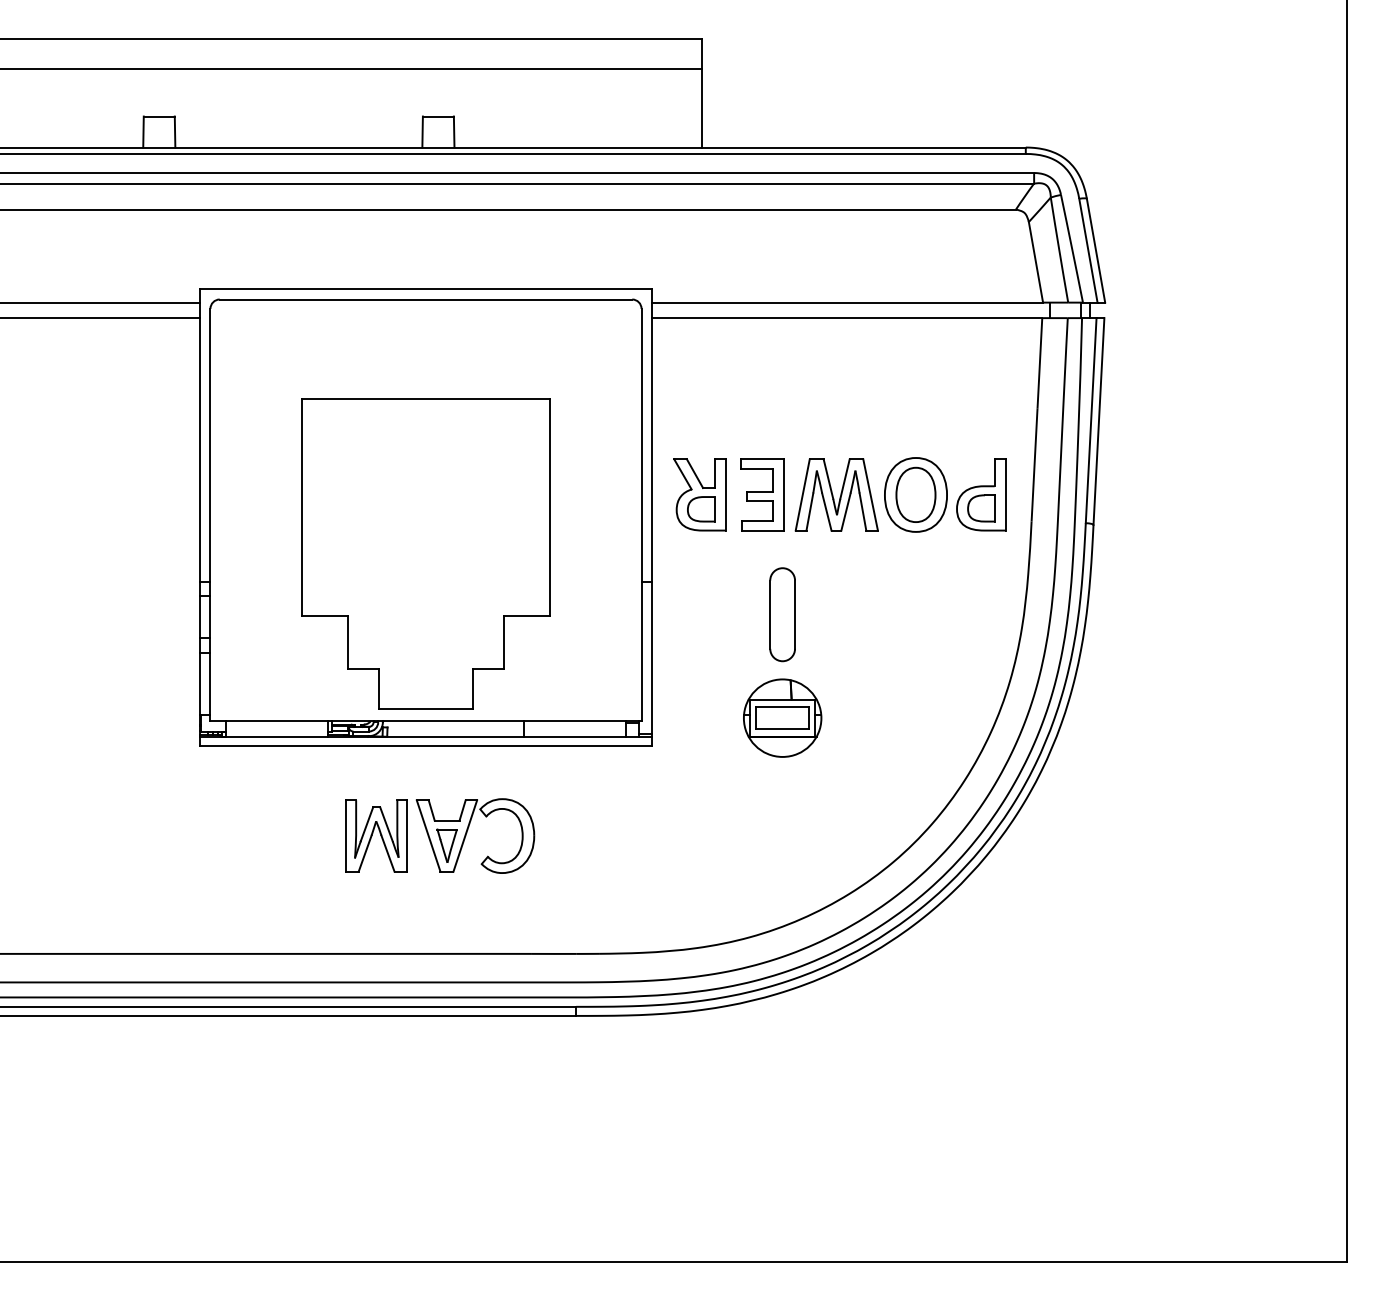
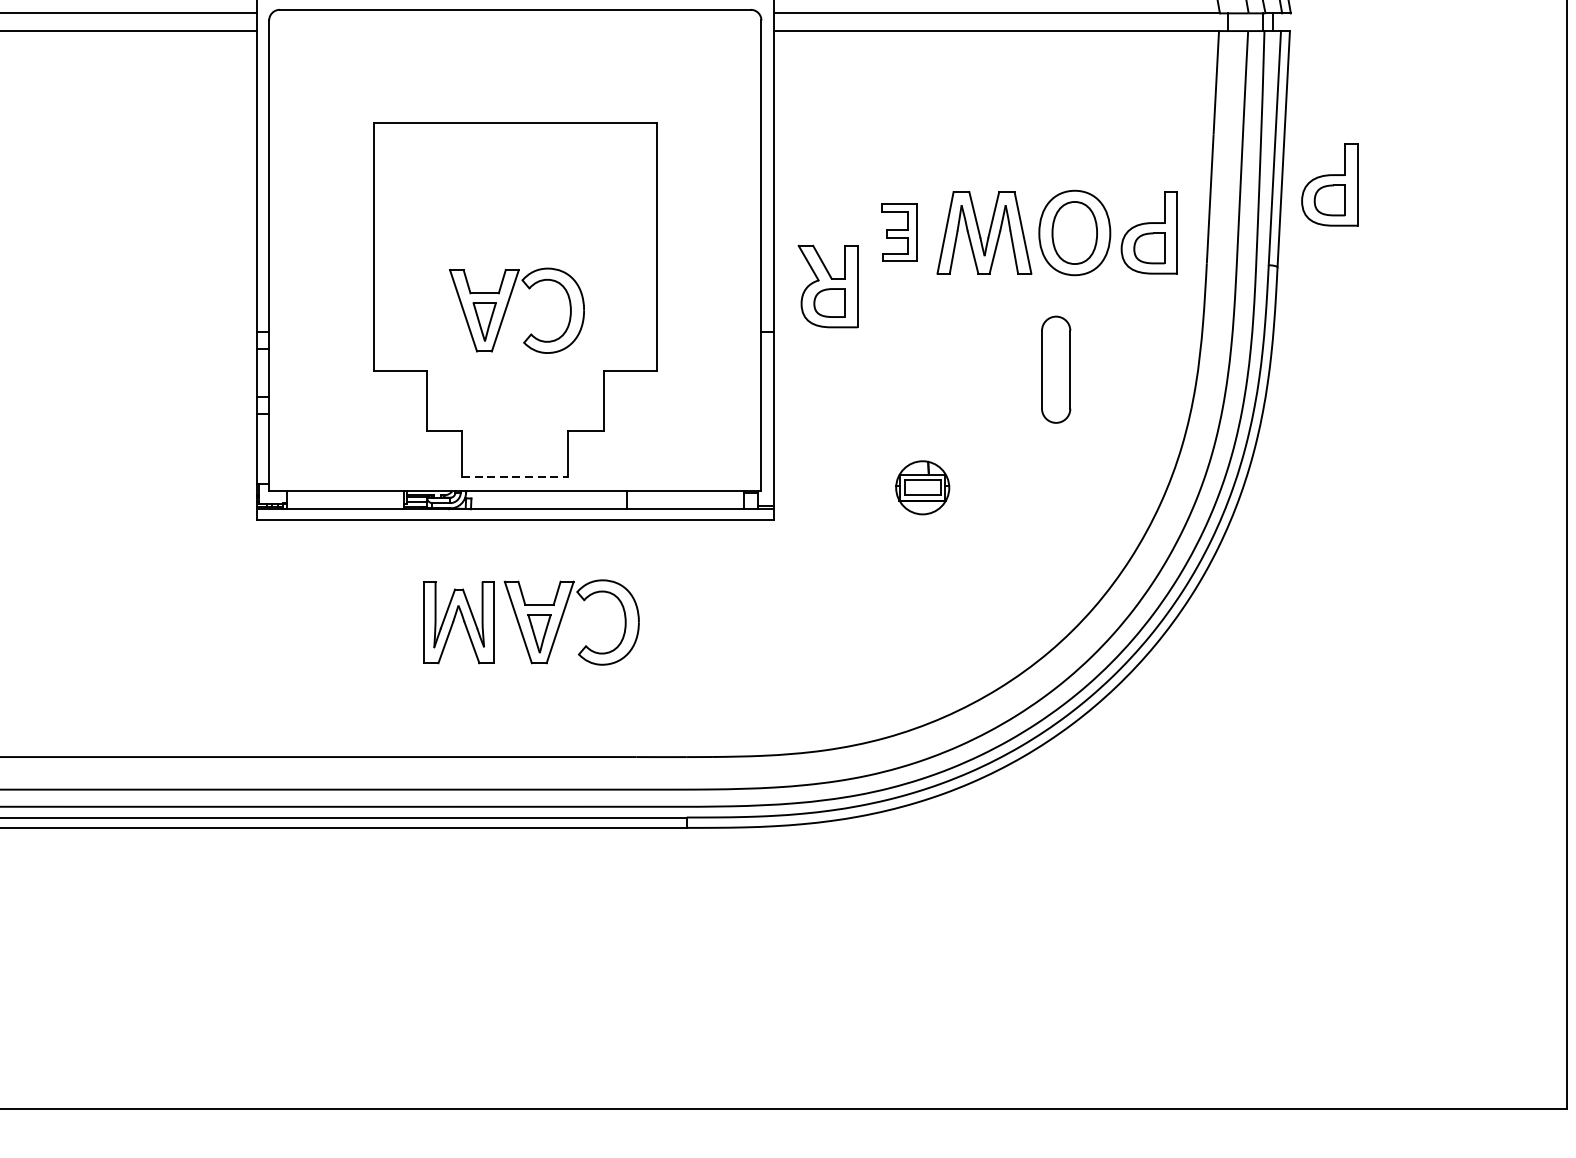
part: (1139, 452) -> (1330, 184), added
part: (699, 494) -> (827, 286), moved
part: (762, 494) -> (899, 232), size x0.7
part: (419, 560) -> (507, 307), added
part: (782, 614) -> (1056, 369), moved
line: (426, 708) -> (515, 476), solid -> dashed
part: (782, 717) -> (922, 487), size x0.6

